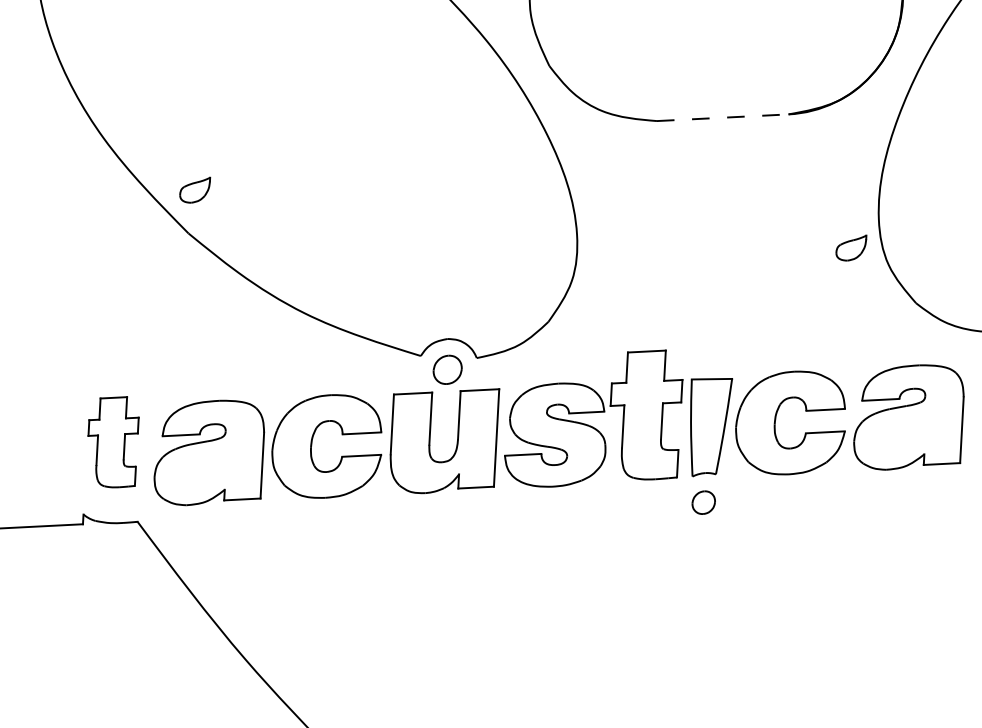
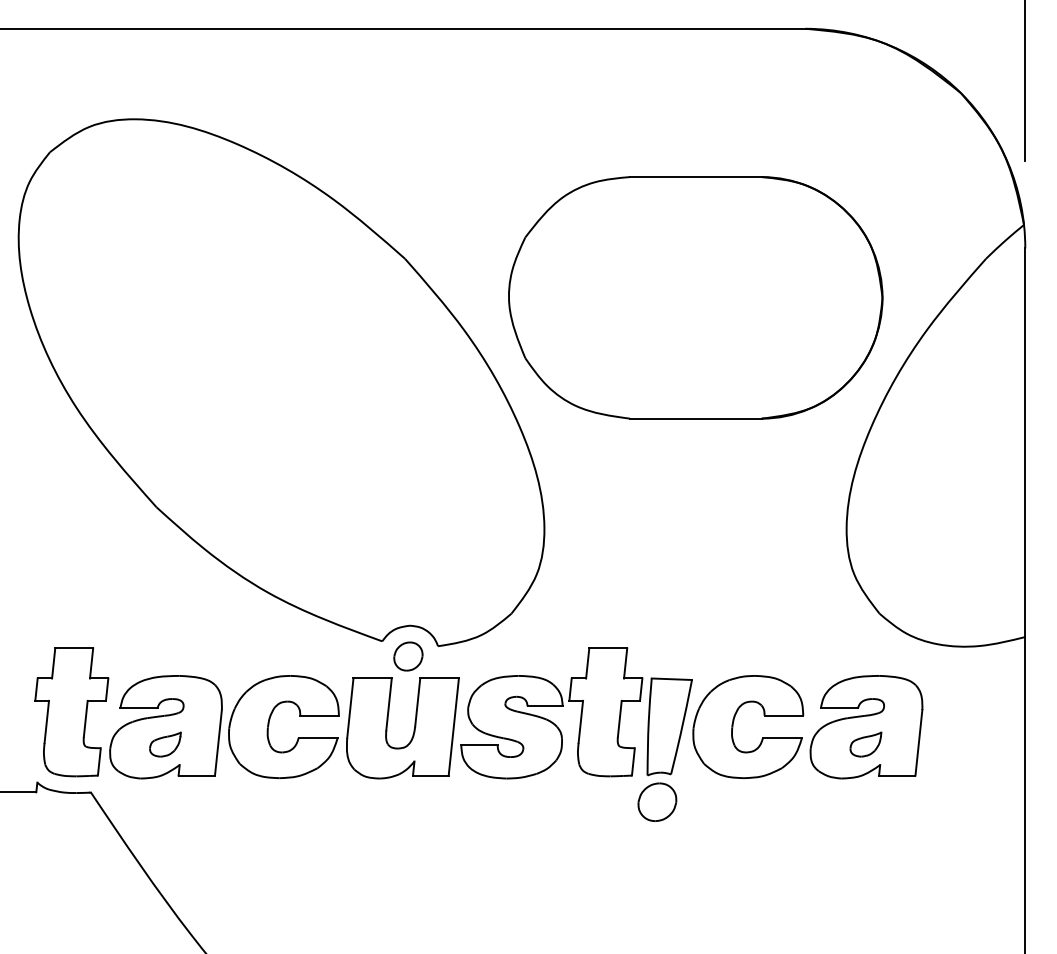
line: (722, 117) -> (695, 418), dashed -> solid
part: (195, 190) -> (165, 744), moved
part: (851, 248) -> (865, 744), moved
part: (114, 442) -> (71, 712), size x1.43
part: (703, 502) -> (657, 801), size x1.67

